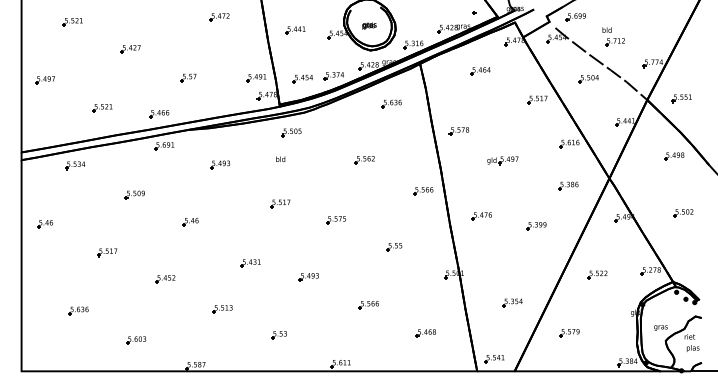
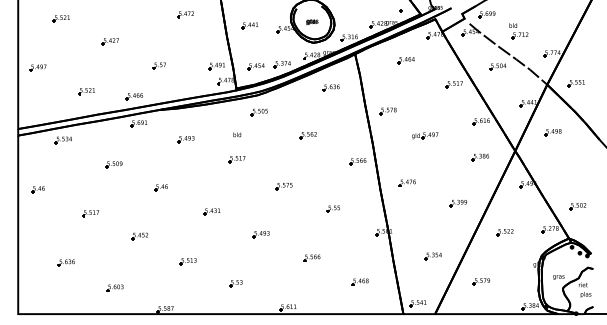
part: (290, 132) -> (258, 112), moved
part: (673, 156) -> (552, 132), moved
part: (279, 203) -> (236, 159), moved
part: (683, 213) -> (577, 206), moved
part: (535, 226) -> (457, 203), moved
part: (250, 262) -> (211, 211), moved

